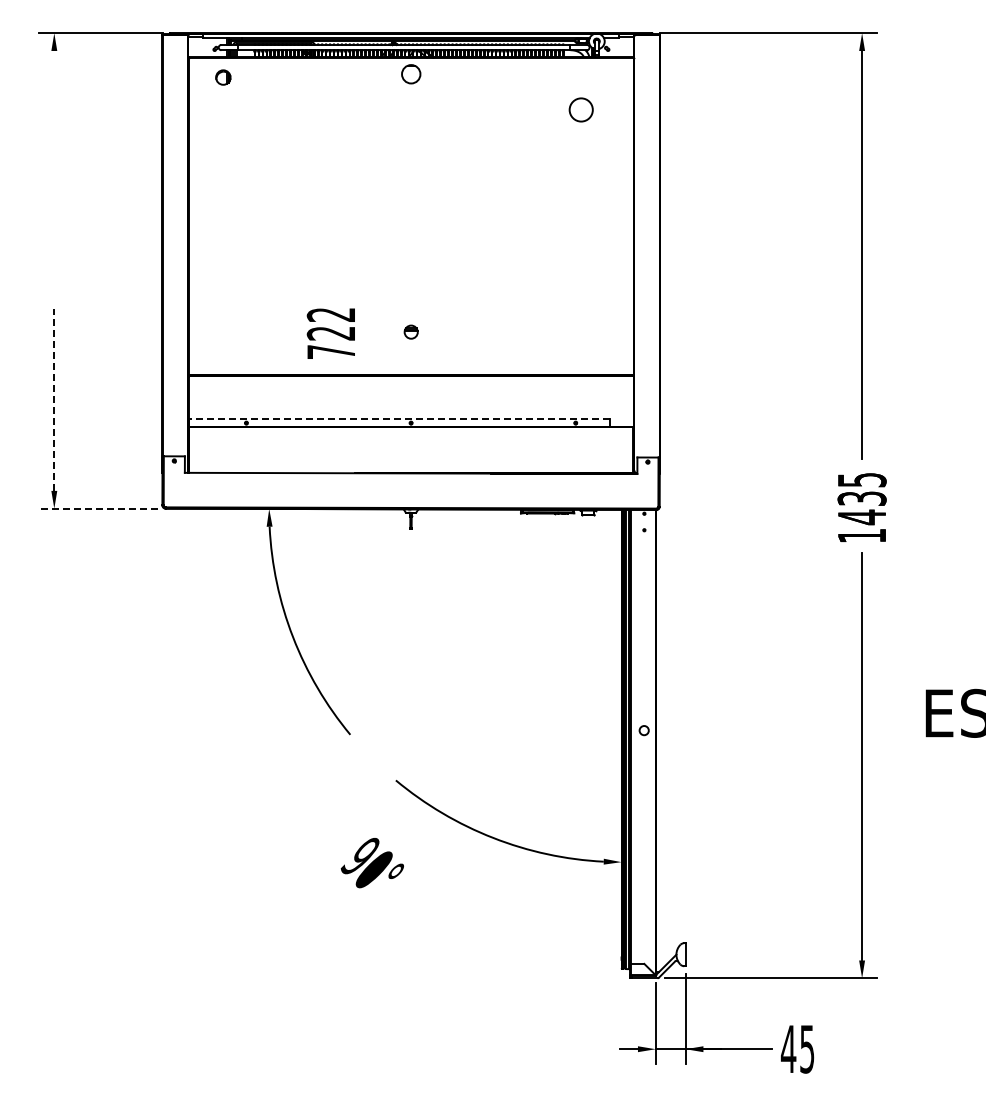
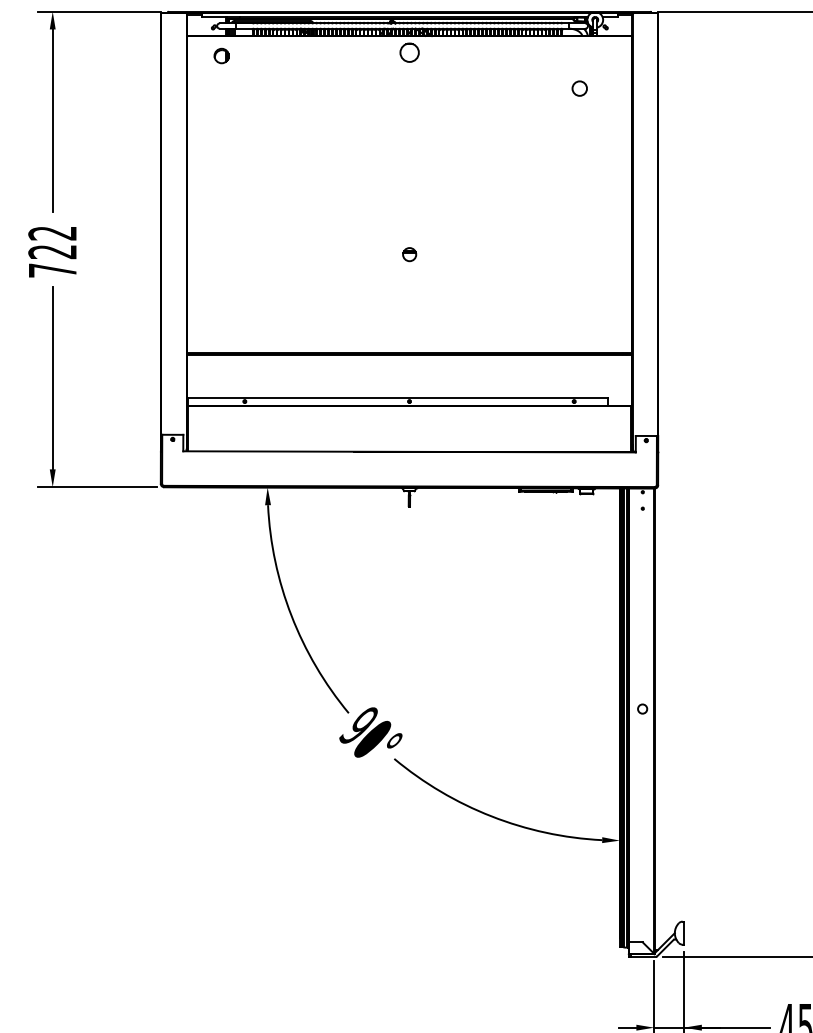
circle: (581, 110) -> (579, 88), size x0.62
line: (54, 141) -> (52, 119), added
part: (410, 331) -> (408, 253), moved
text: (330, 333) -> (51, 251), moved
line: (54, 399) -> (52, 377), dashed -> solid
line: (399, 419) -> (397, 397), dashed -> solid
line: (98, 508) -> (96, 486), dashed -> solid
text: (371, 863) -> (369, 732), moved

